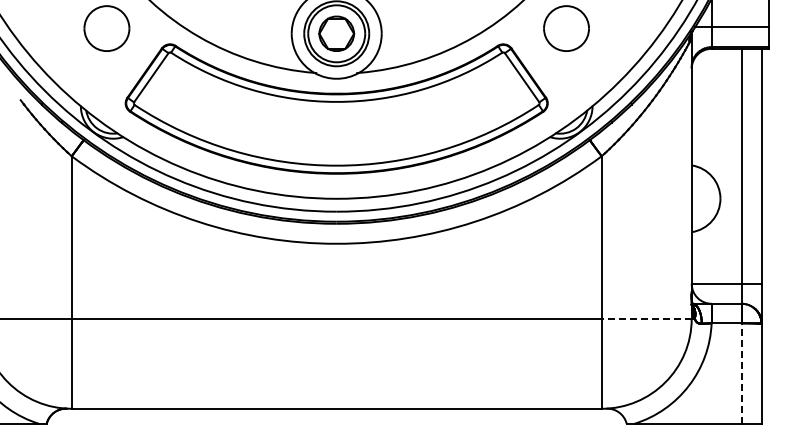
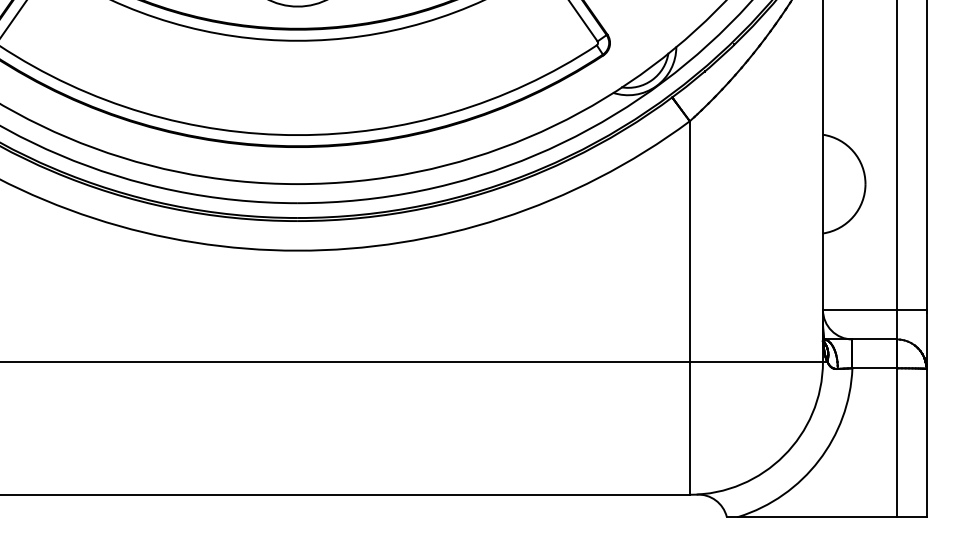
line: (646, 318) -> (756, 361), dashed -> solid
line: (741, 373) -> (896, 442), dashed -> solid

